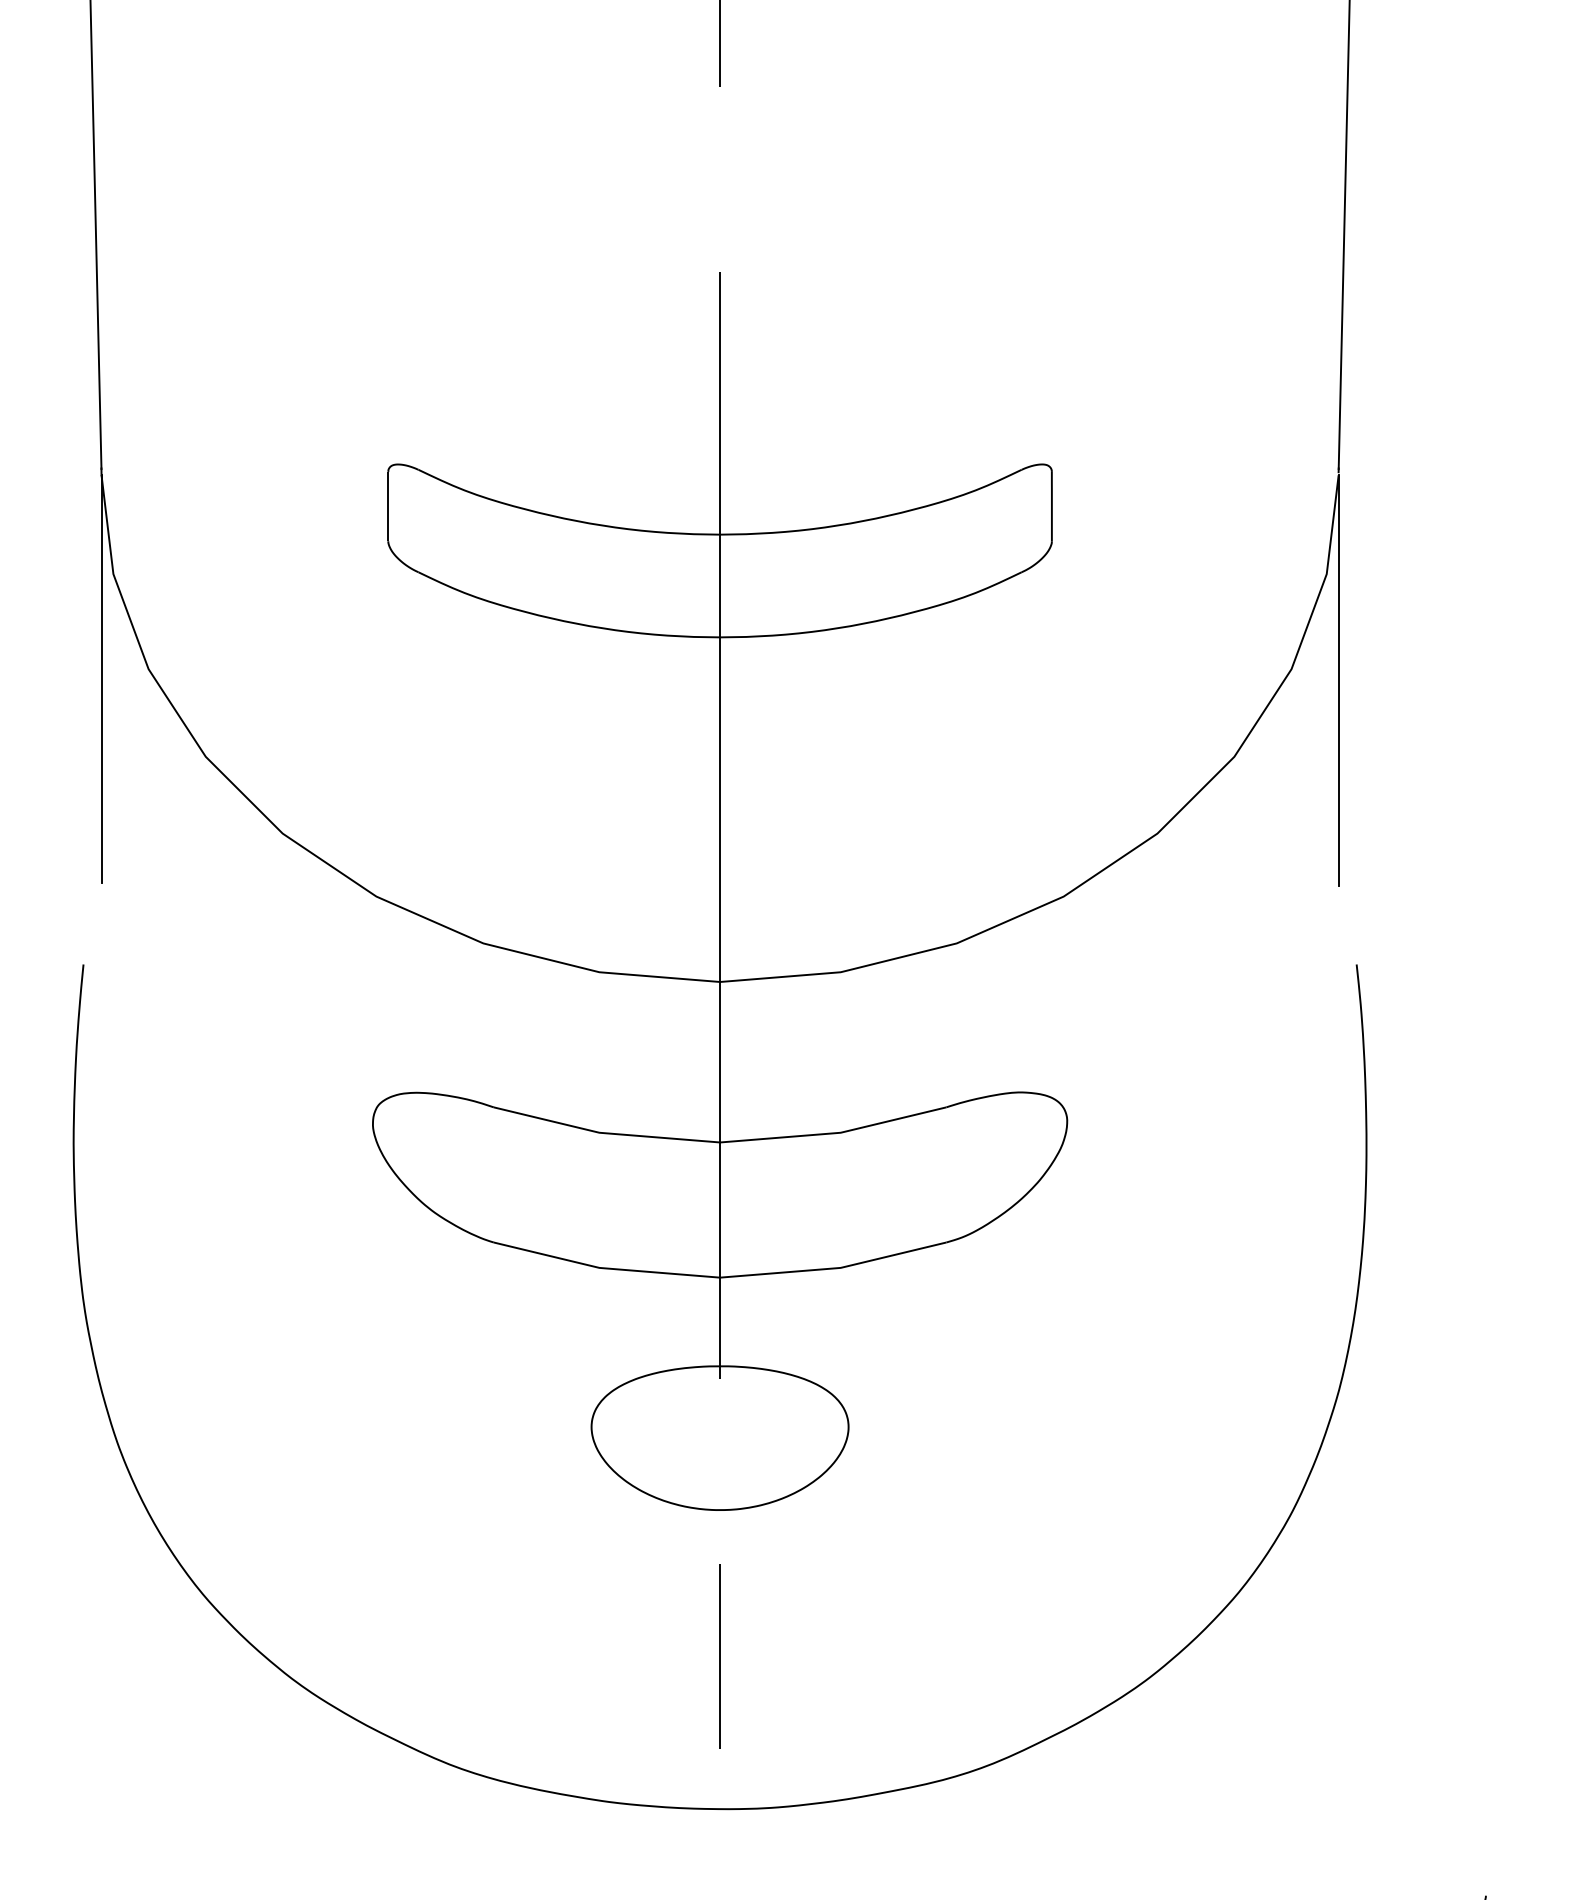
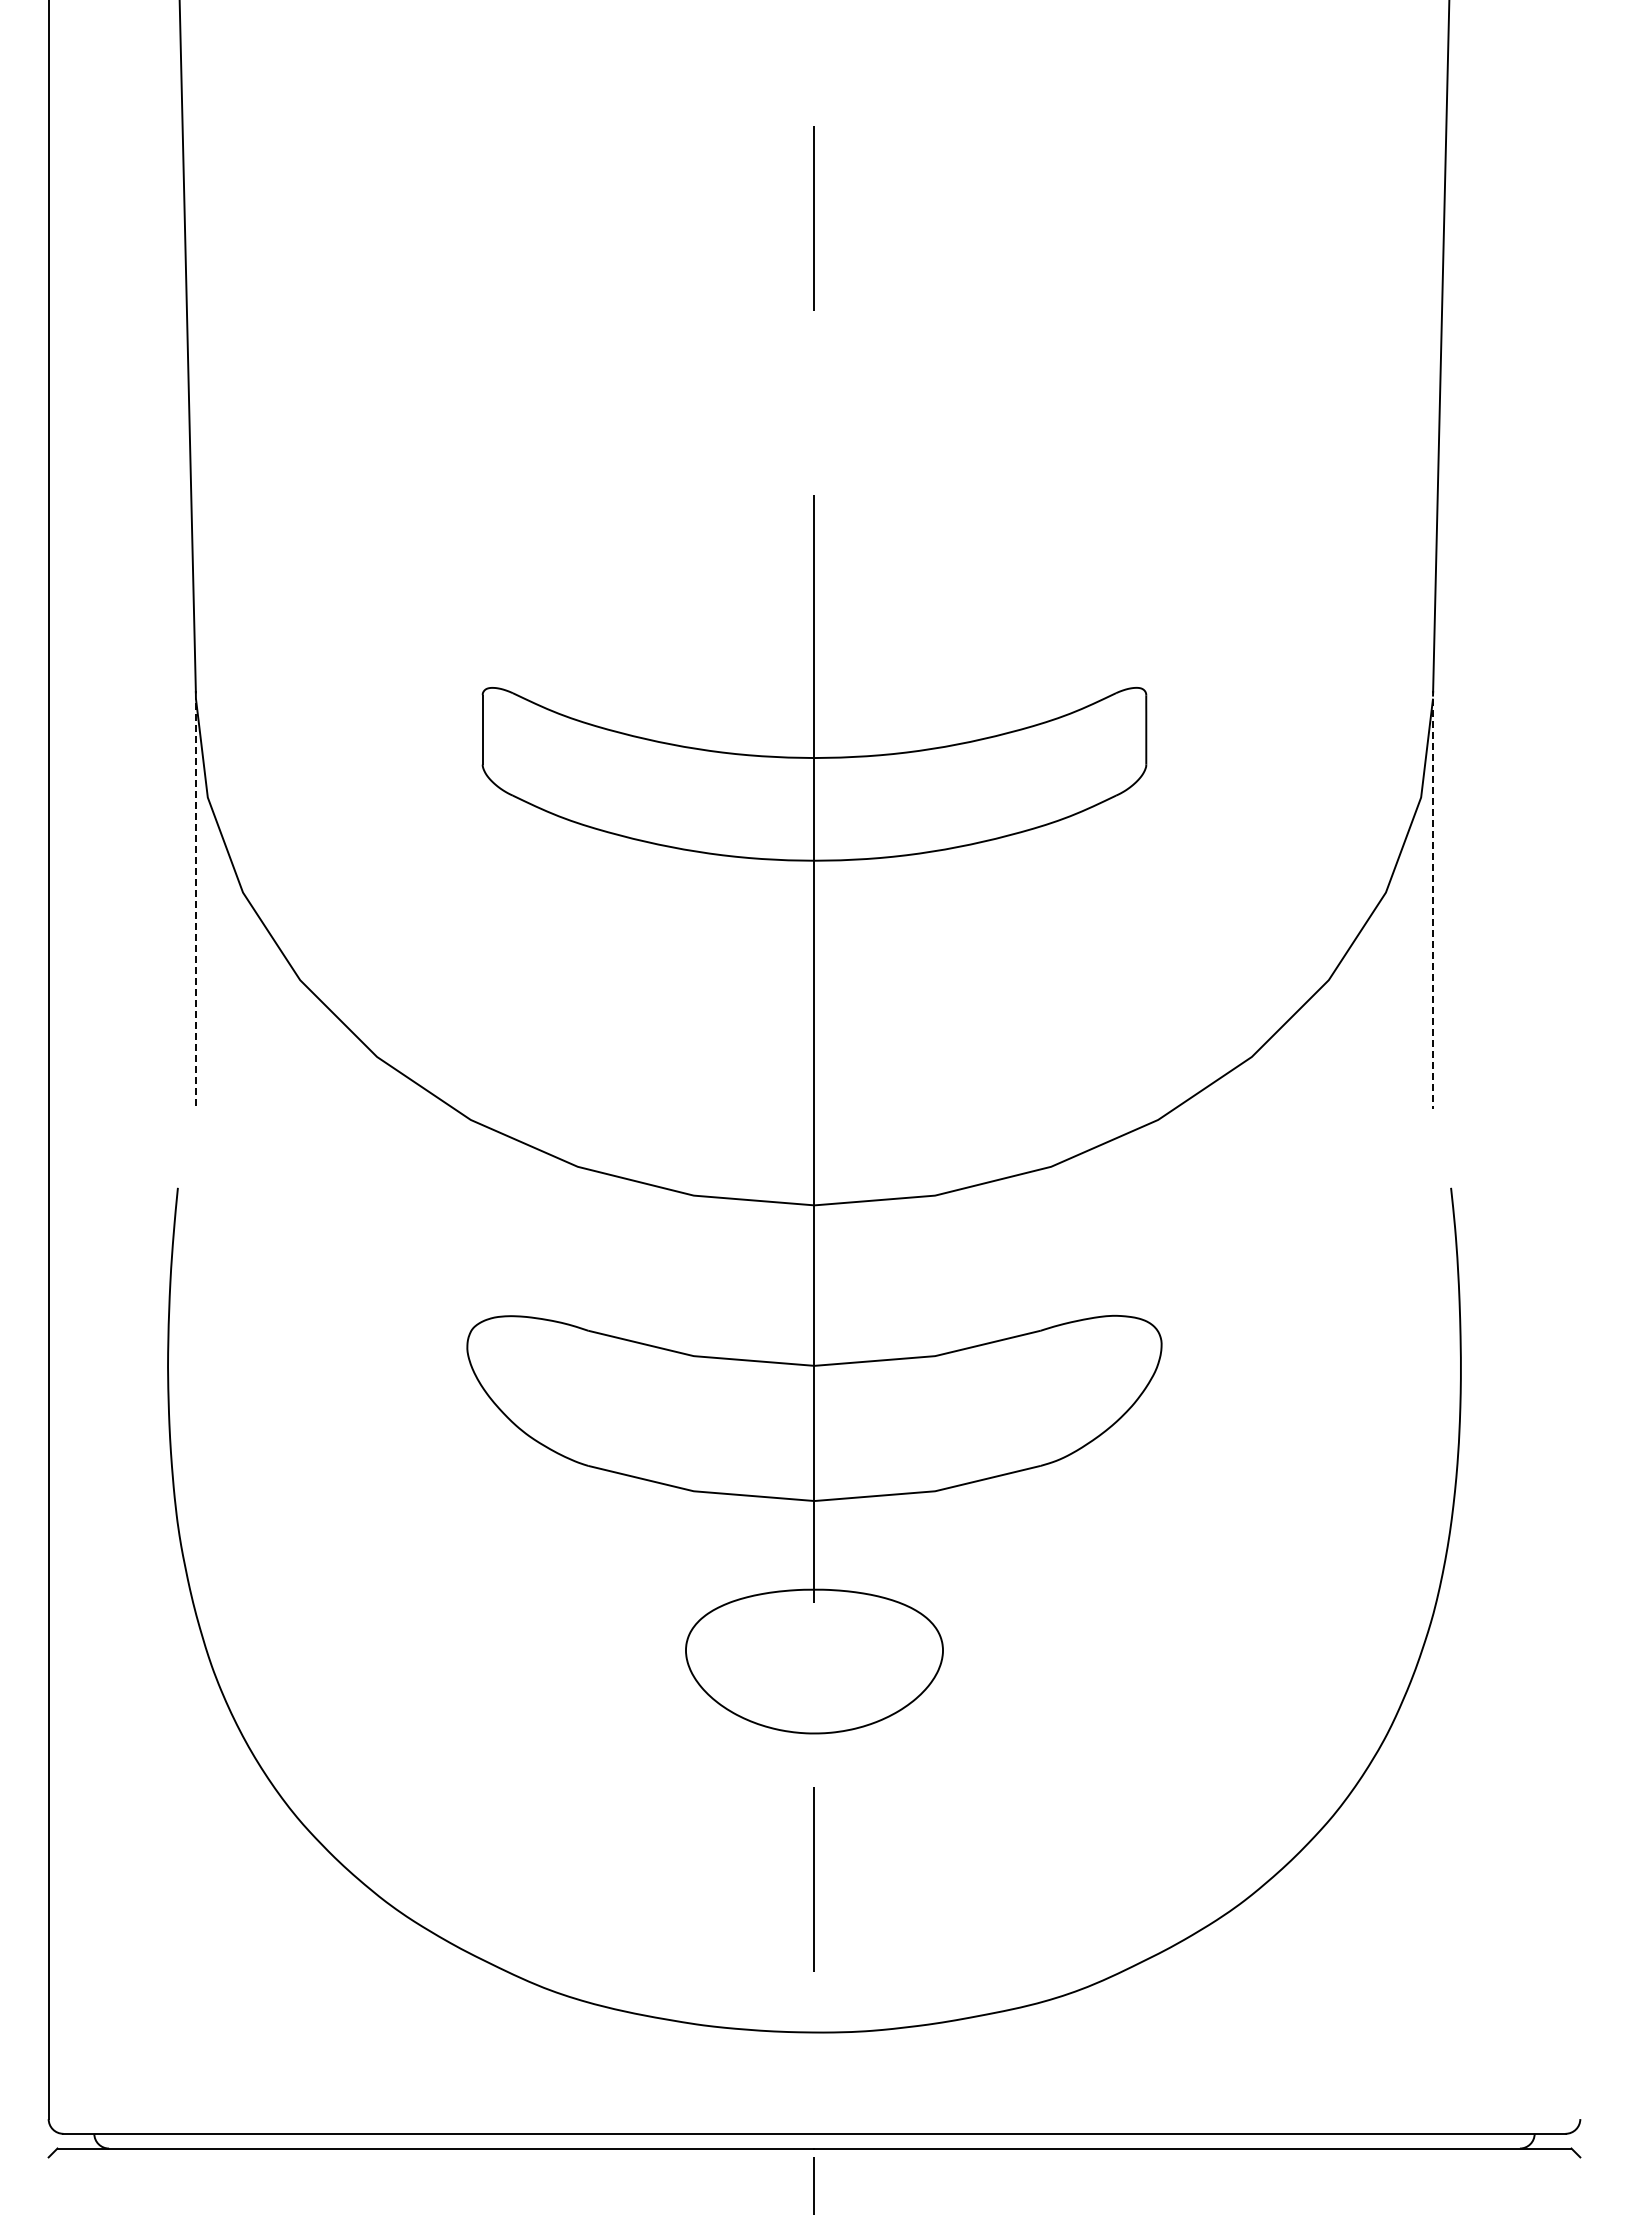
line: (101, 679) -> (195, 902), solid -> dashed
line: (1339, 681) -> (1433, 904), solid -> dashed

